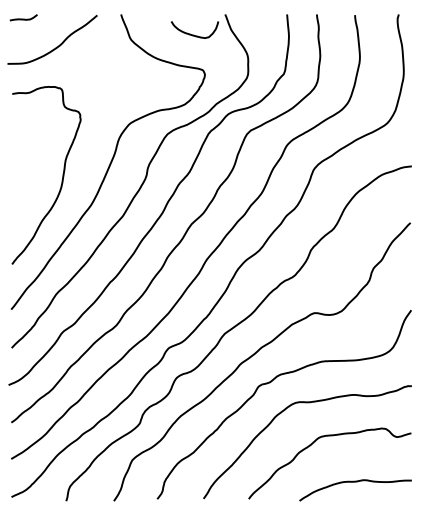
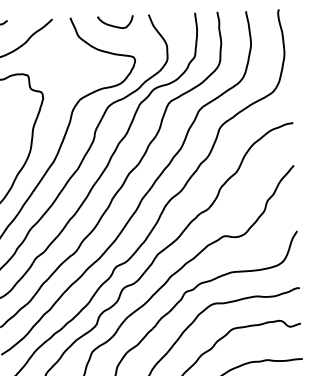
curve: (194, 34) -> (115, 25), moved

